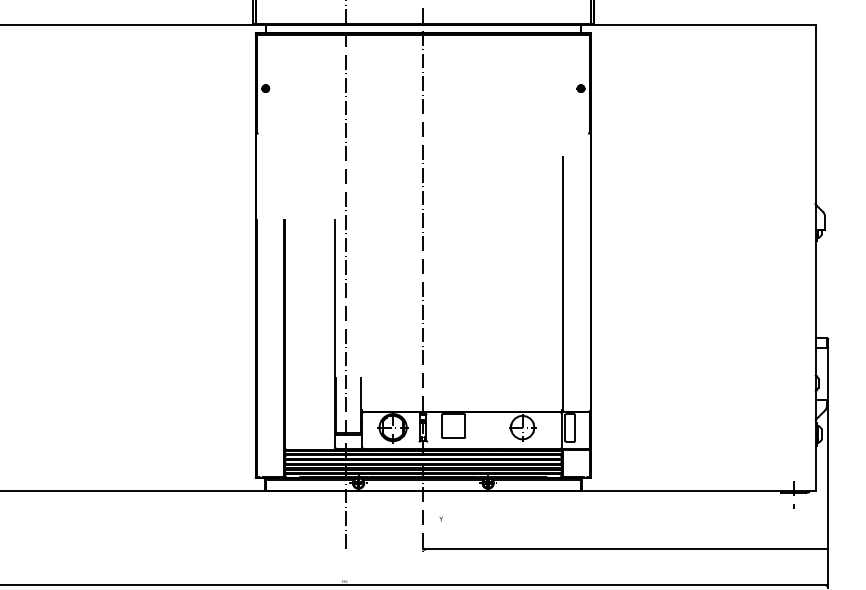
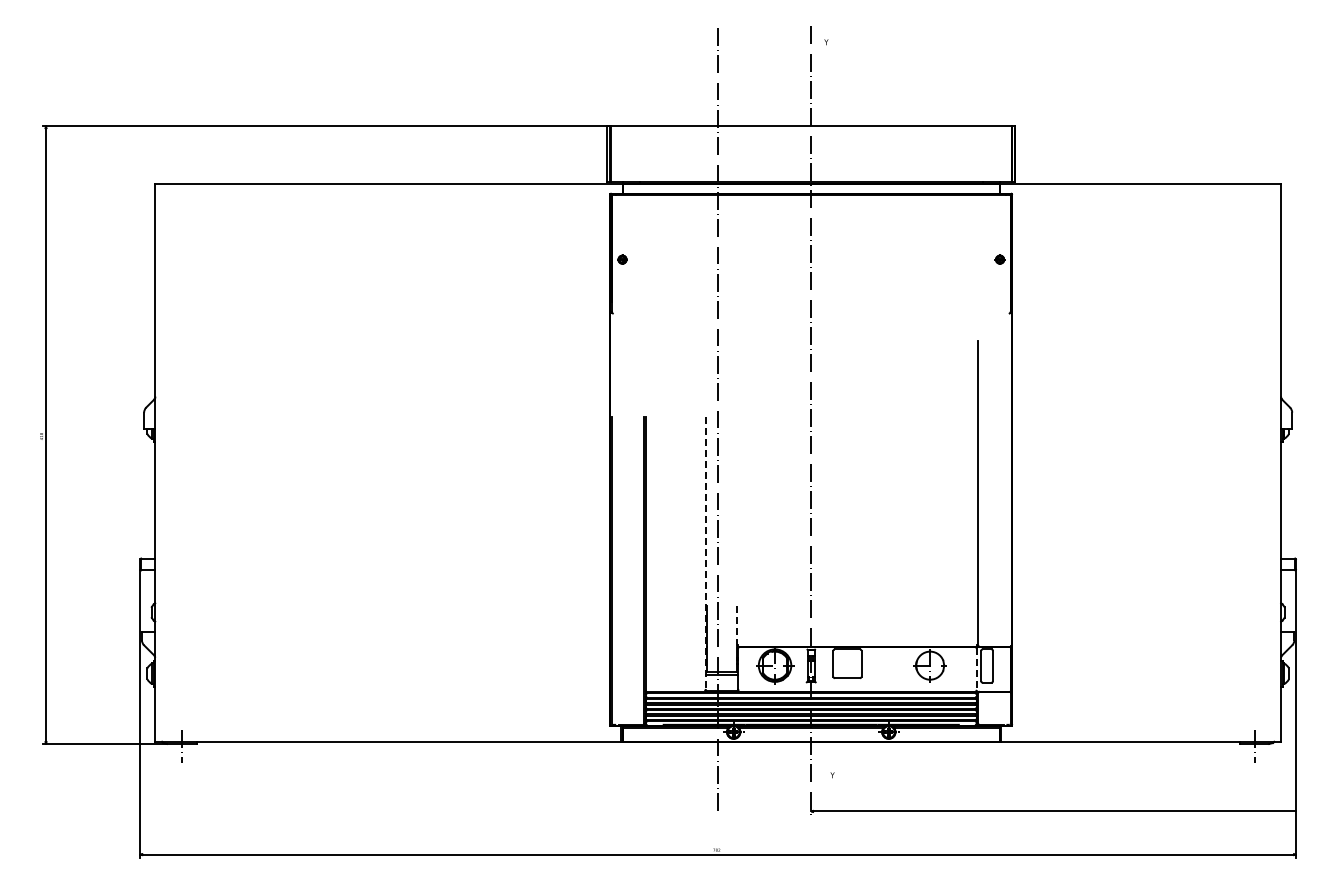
line: (335, 333) -> (705, 553), solid -> dashed
line: (360, 394) -> (736, 626), solid -> dashed
line: (561, 430) -> (976, 669), solid -> dashed

